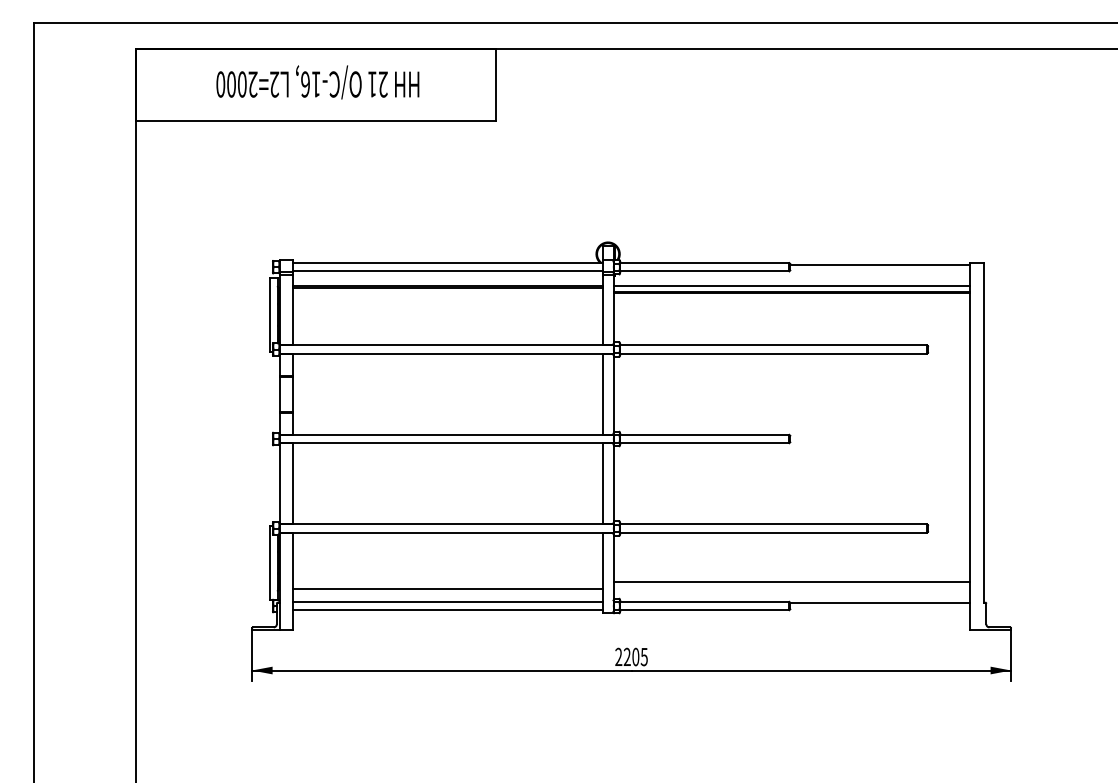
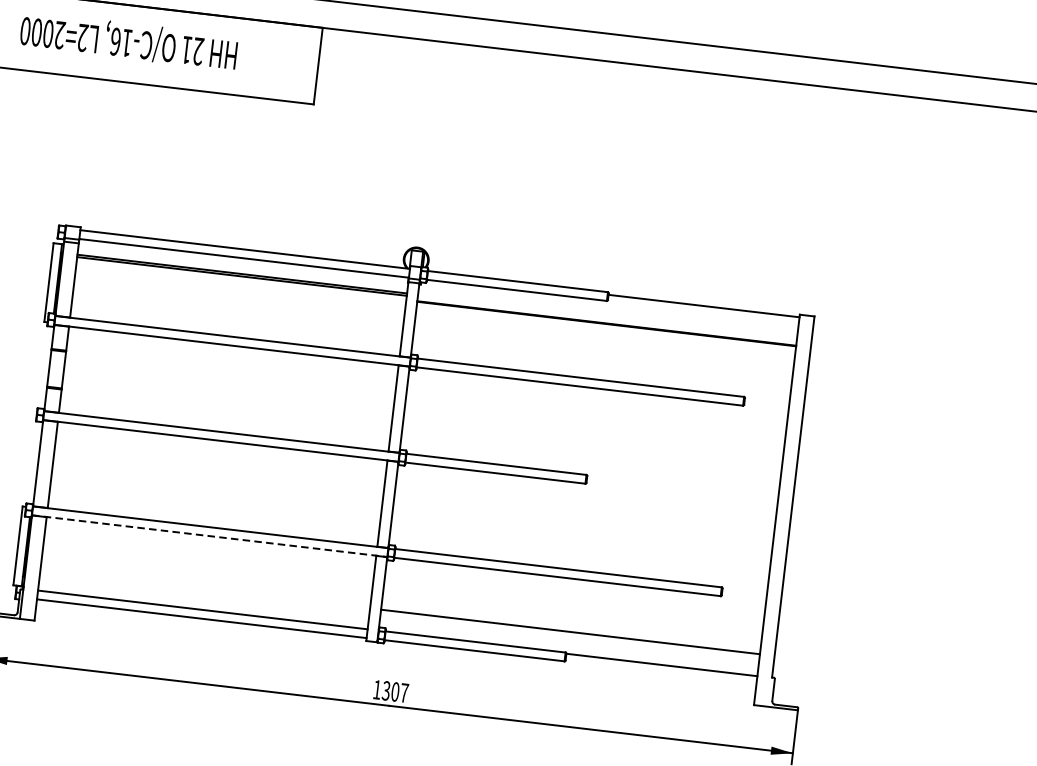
line: (791, 286) -> (607, 317), removed
line: (447, 532) -> (210, 536), solid -> dashed
line: (448, 589) -> (204, 596), removed
text: (631, 656) -> (390, 690), 2205 -> 1307

